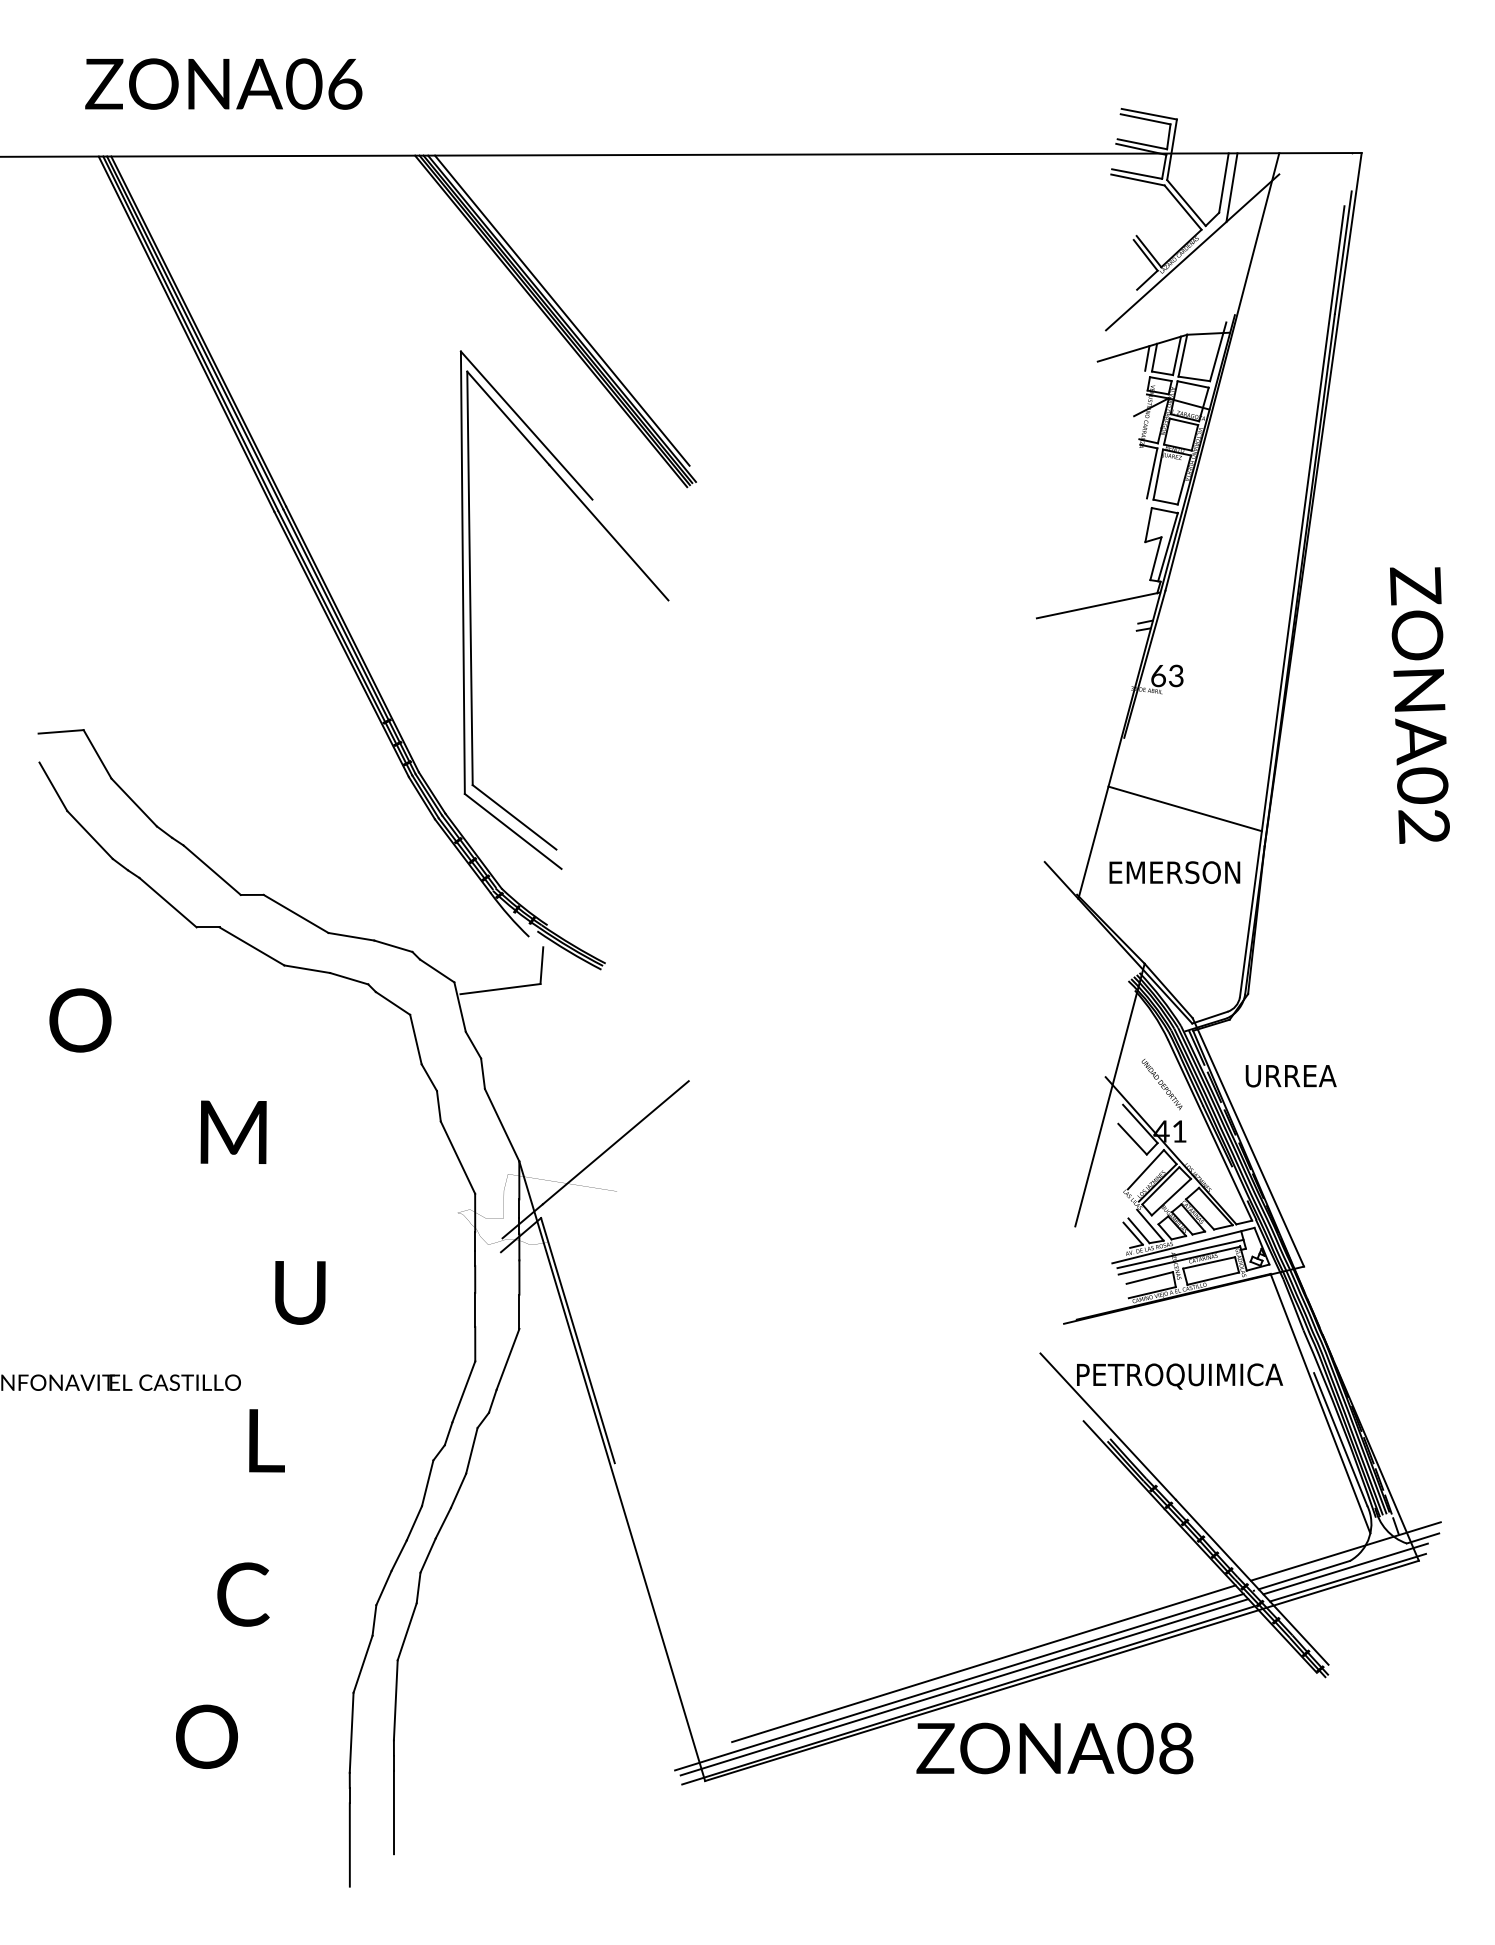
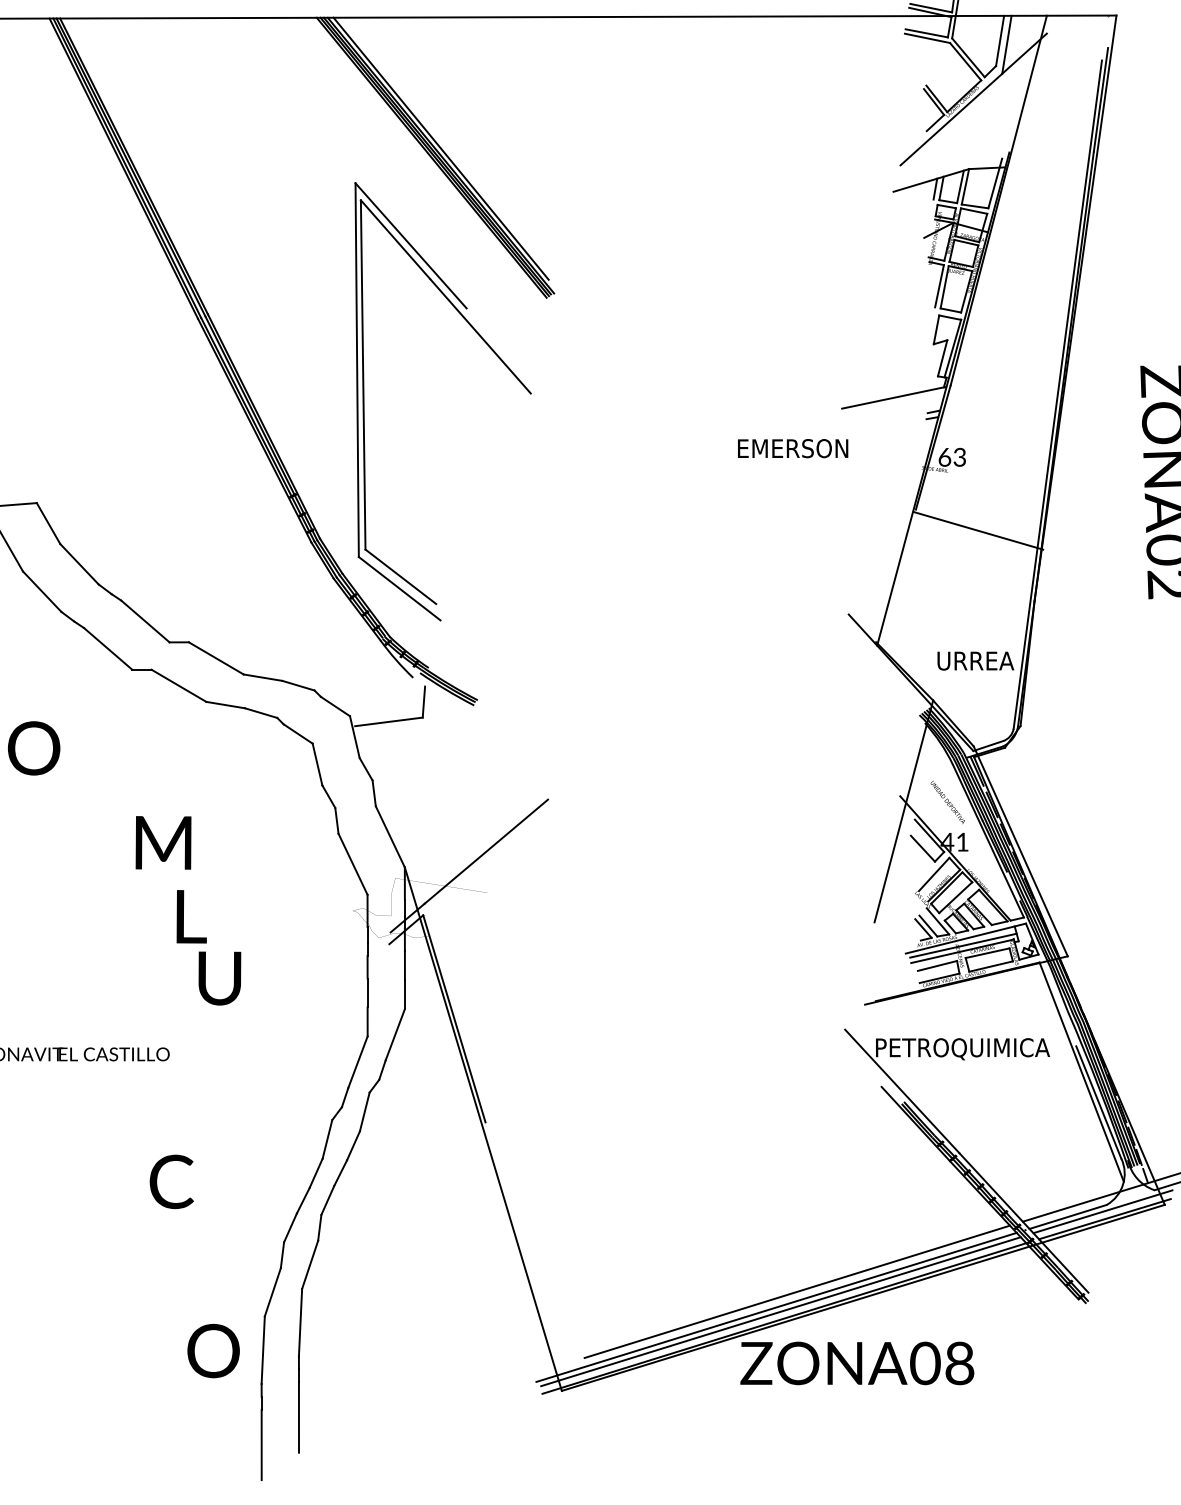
line: (1184, 808) -> (977, 530), moved
text: (1174, 872) -> (792, 448), moved
text: (1290, 1076) -> (975, 661), moved
text: (266, 1440) -> (191, 916), moved
text: (243, 1594) -> (171, 1181), moved
text: (206, 1736) -> (213, 1350), moved

